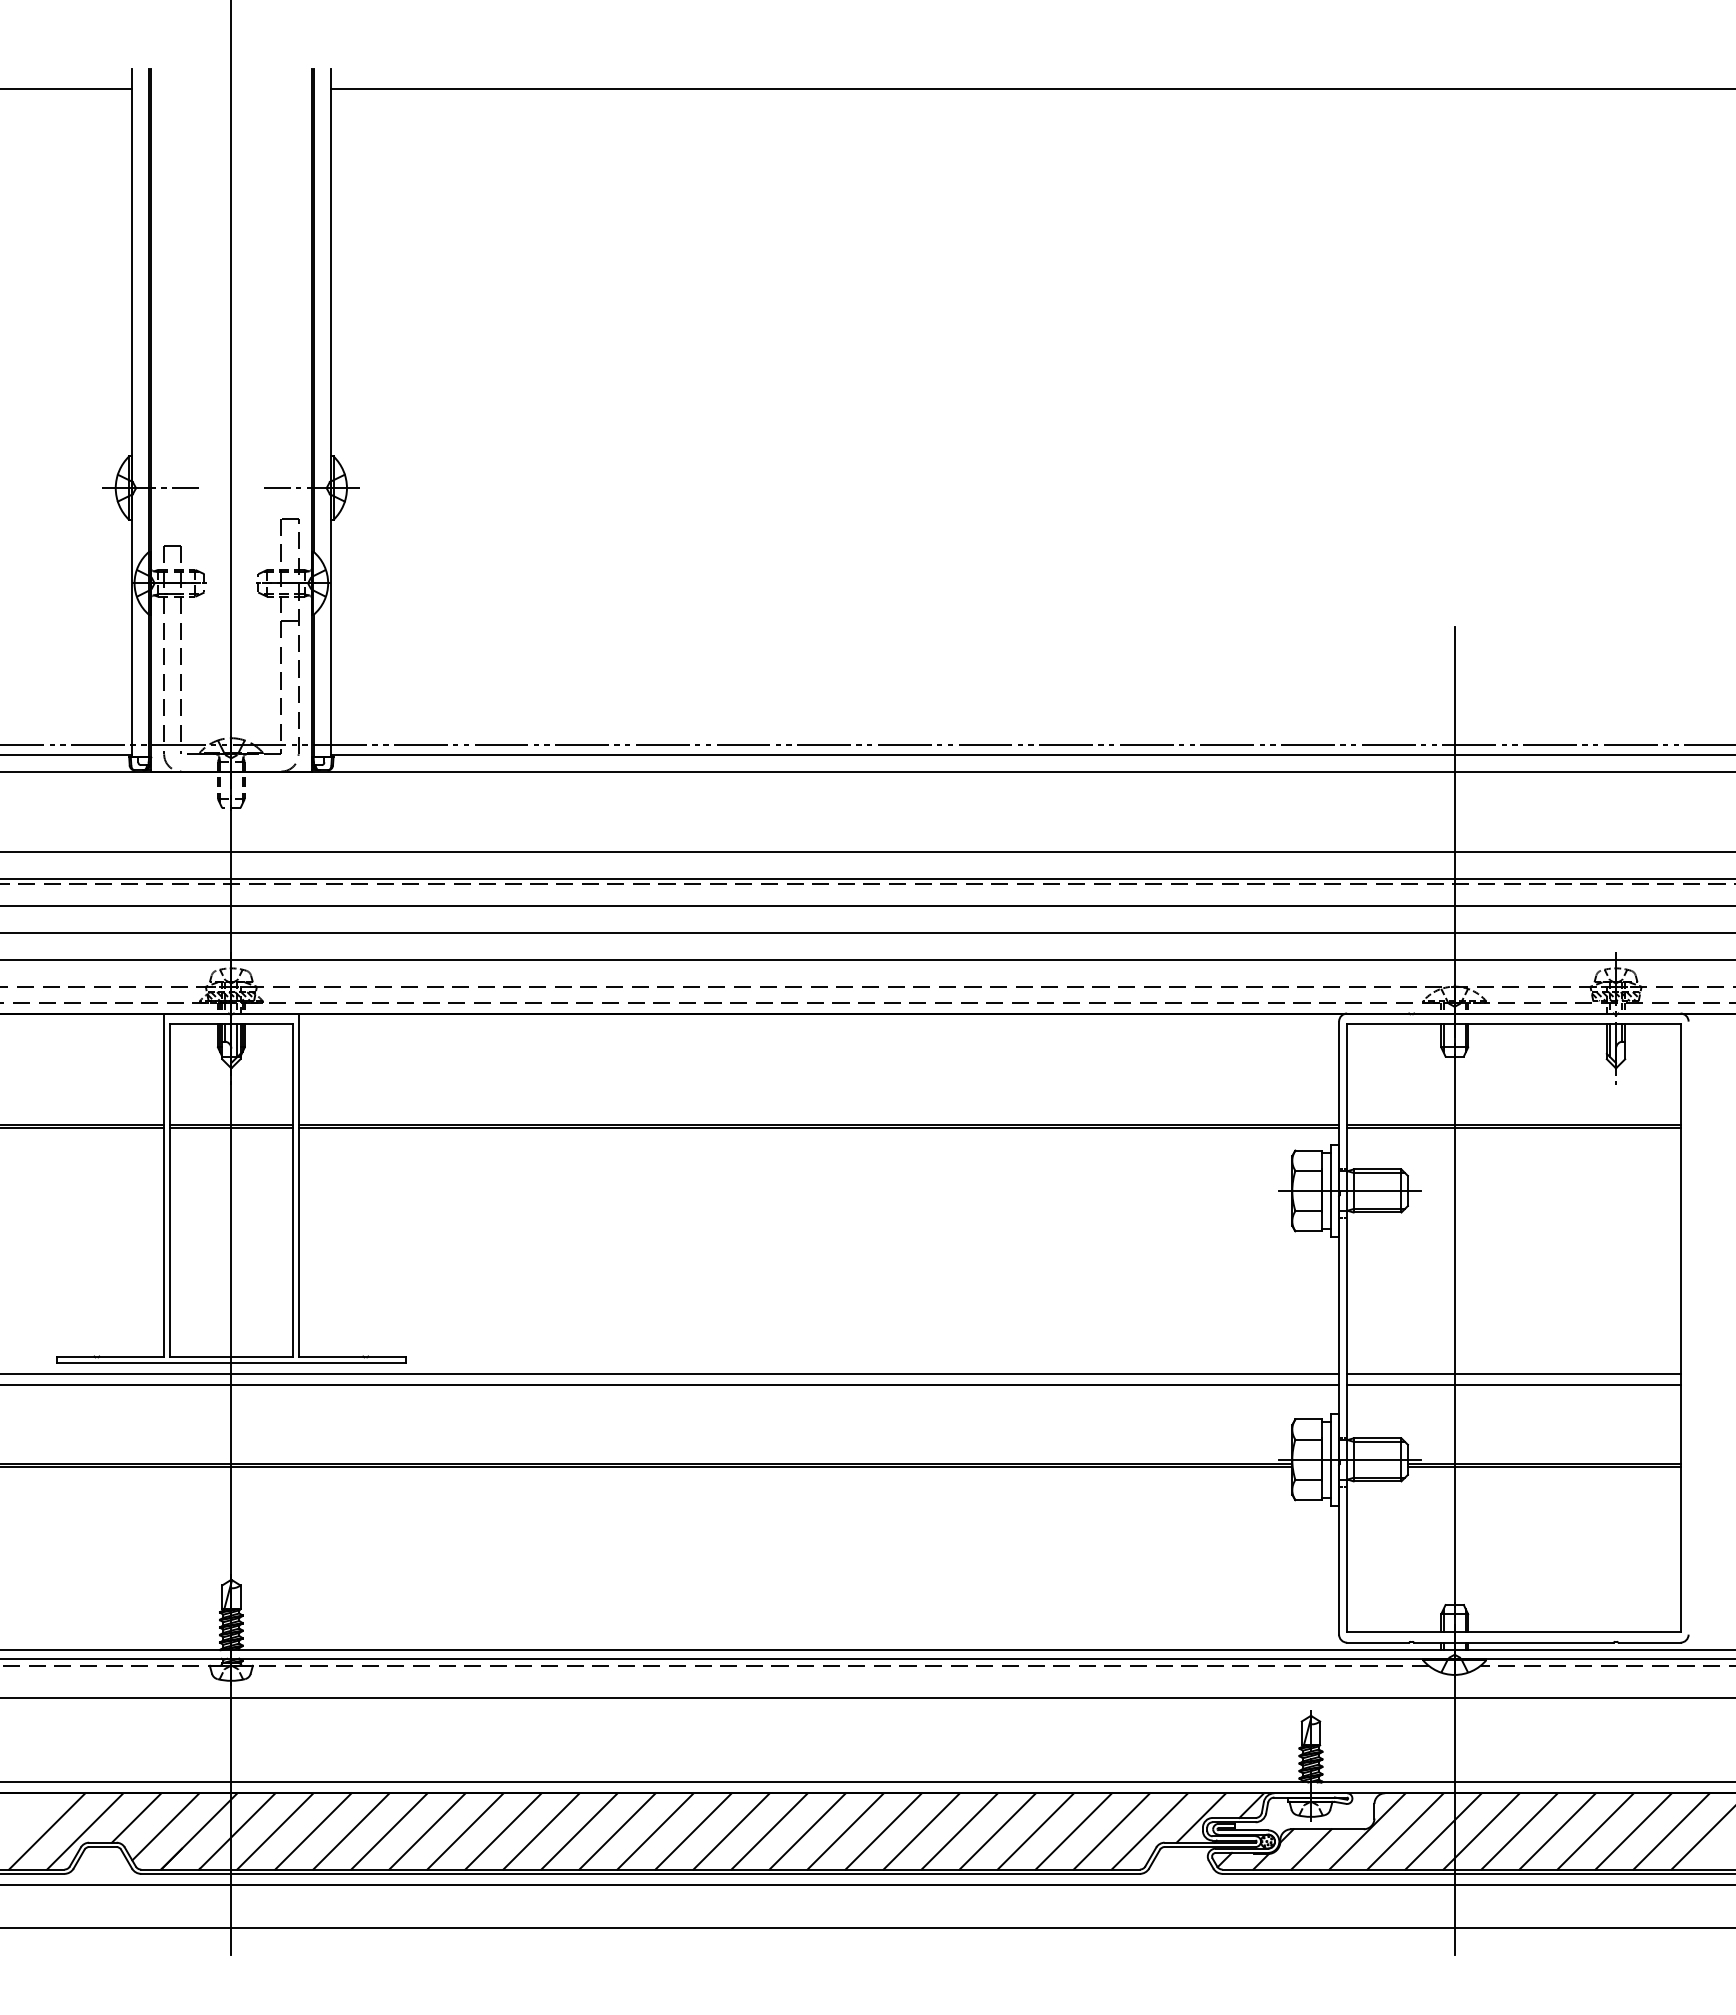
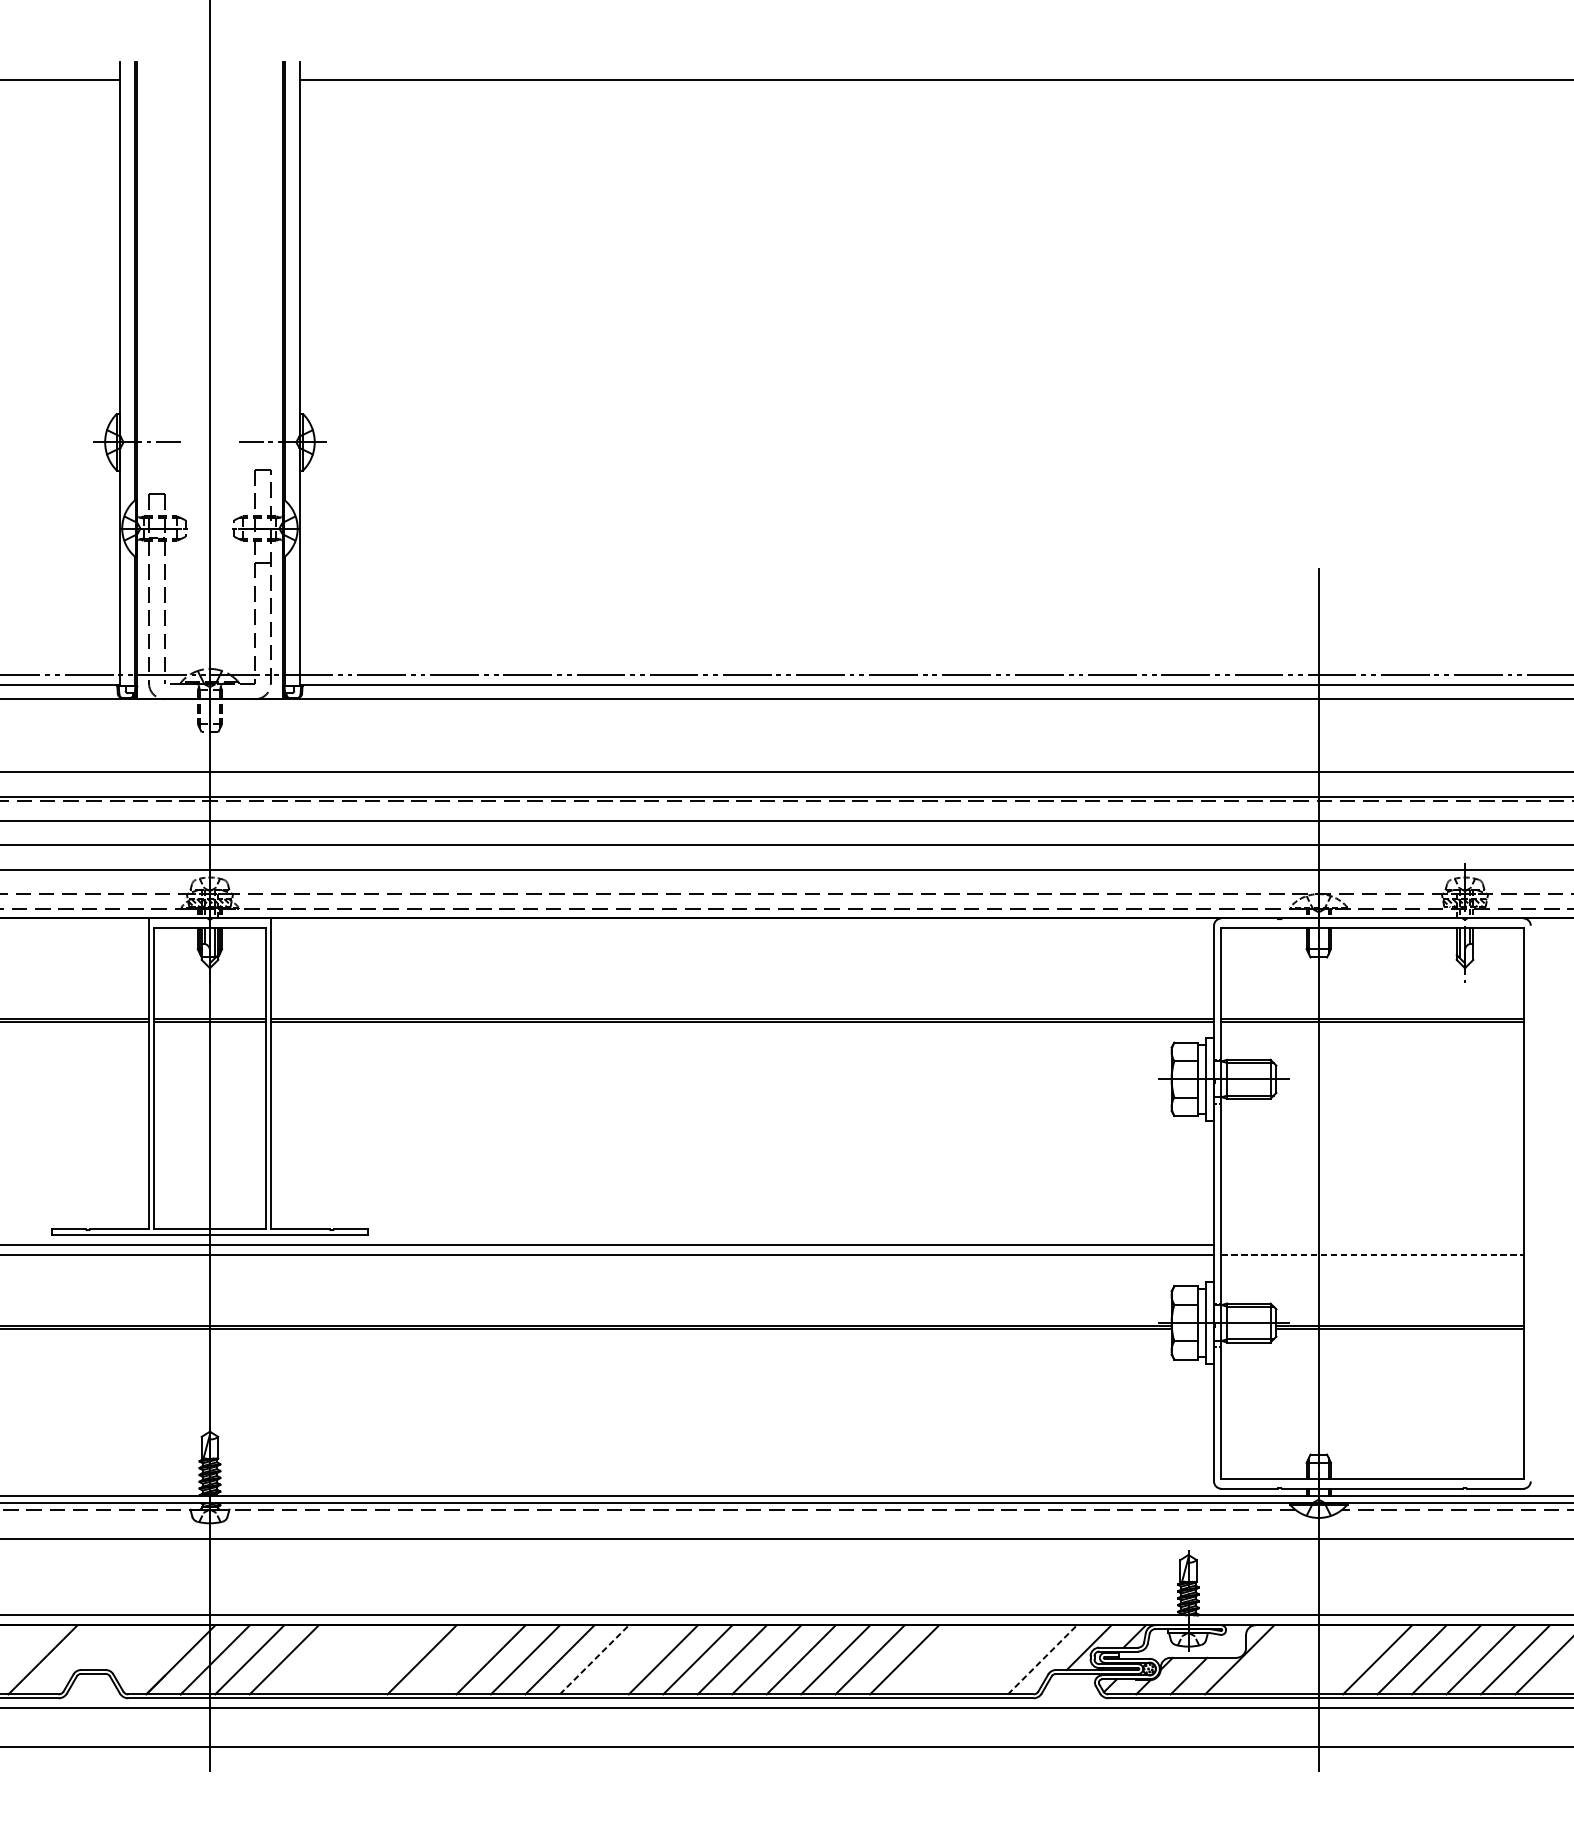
line: (1513, 1373) -> (1372, 1244), removed
line: (1513, 1384) -> (1372, 1254), solid -> dashed
line: (136, 1817) -> (123, 1647), removed
line: (165, 1826) -> (150, 1655), removed
line: (85, 1831) -> (77, 1659), removed
line: (351, 1831) -> (318, 1659), removed
line: (389, 1831) -> (353, 1659), removed
line: (427, 1831) -> (387, 1659), removed
line: (503, 1831) -> (456, 1659), removed
line: (655, 1831) -> (594, 1659), solid -> dashed
line: (693, 1831) -> (628, 1659), removed
line: (1035, 1831) -> (938, 1659), removed
line: (1073, 1831) -> (973, 1659), removed
line: (1111, 1831) -> (1007, 1659), removed
line: (1149, 1831) -> (1042, 1659), solid -> dashed
line: (1405, 1831) -> (1274, 1659), removed
line: (1443, 1831) -> (1308, 1659), removed
line: (1481, 1831) -> (1343, 1659), removed

